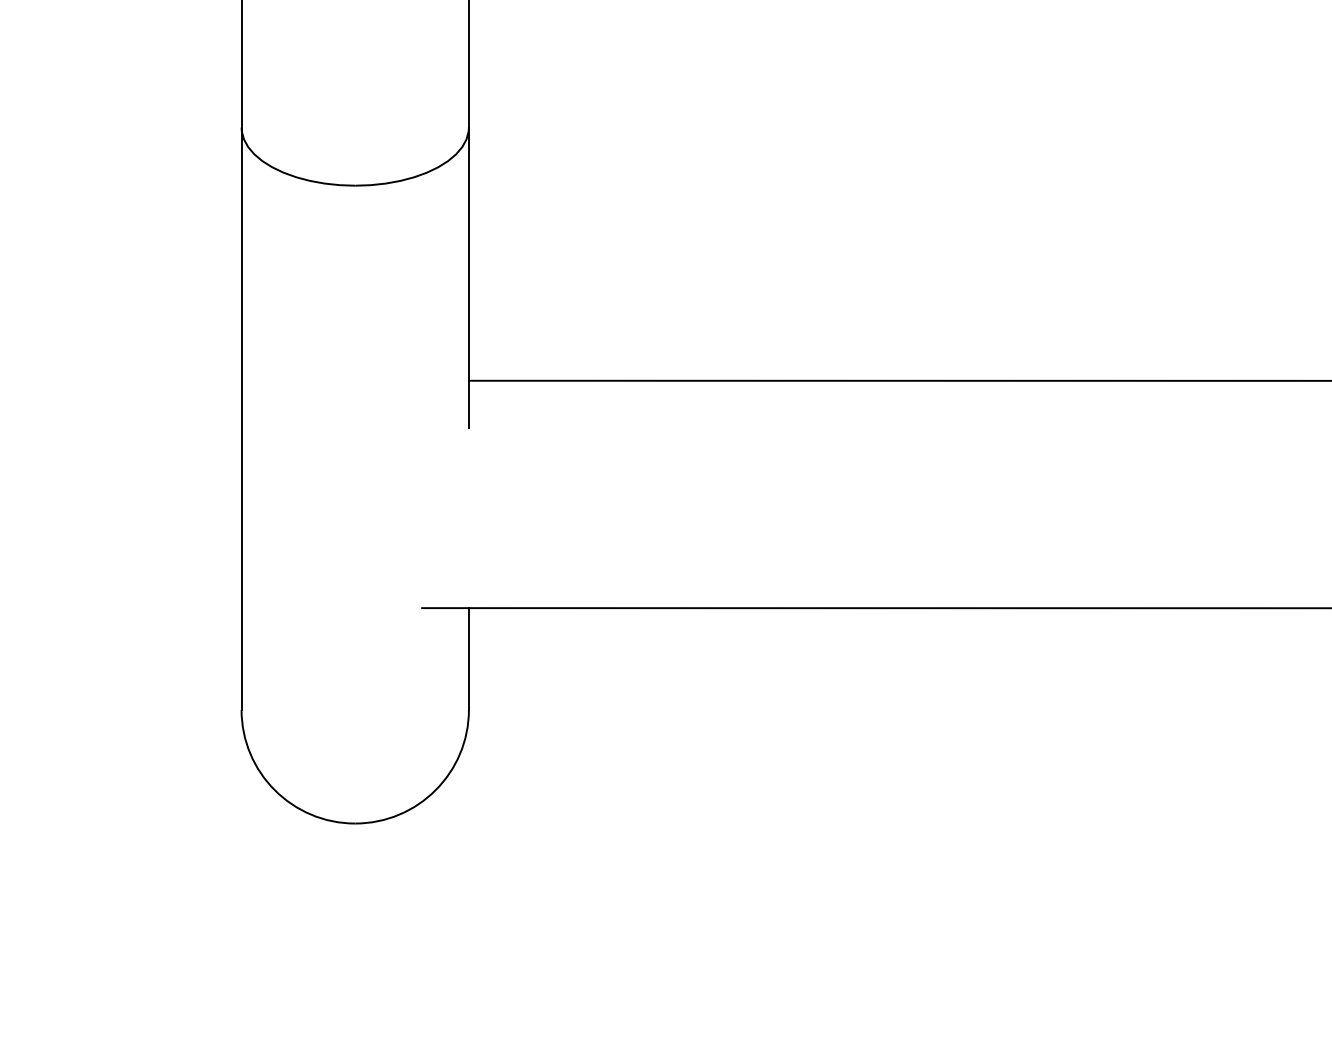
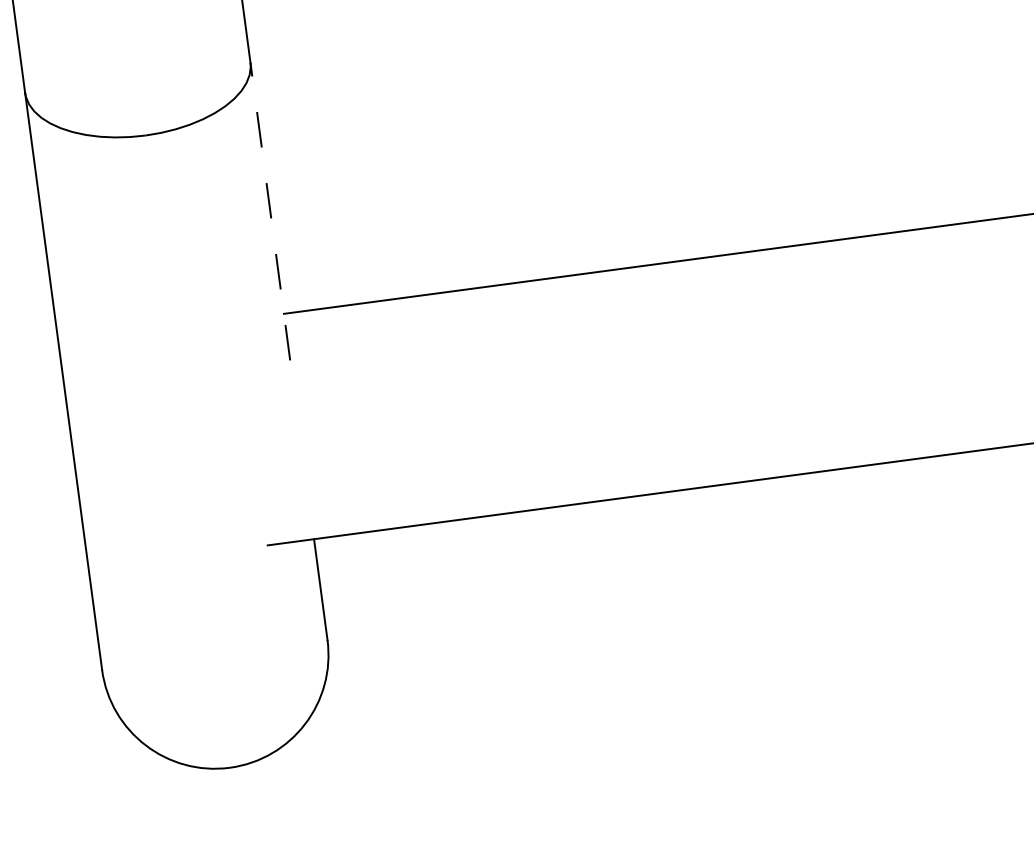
line: (468, 277) -> (269, 211), solid -> dashed

